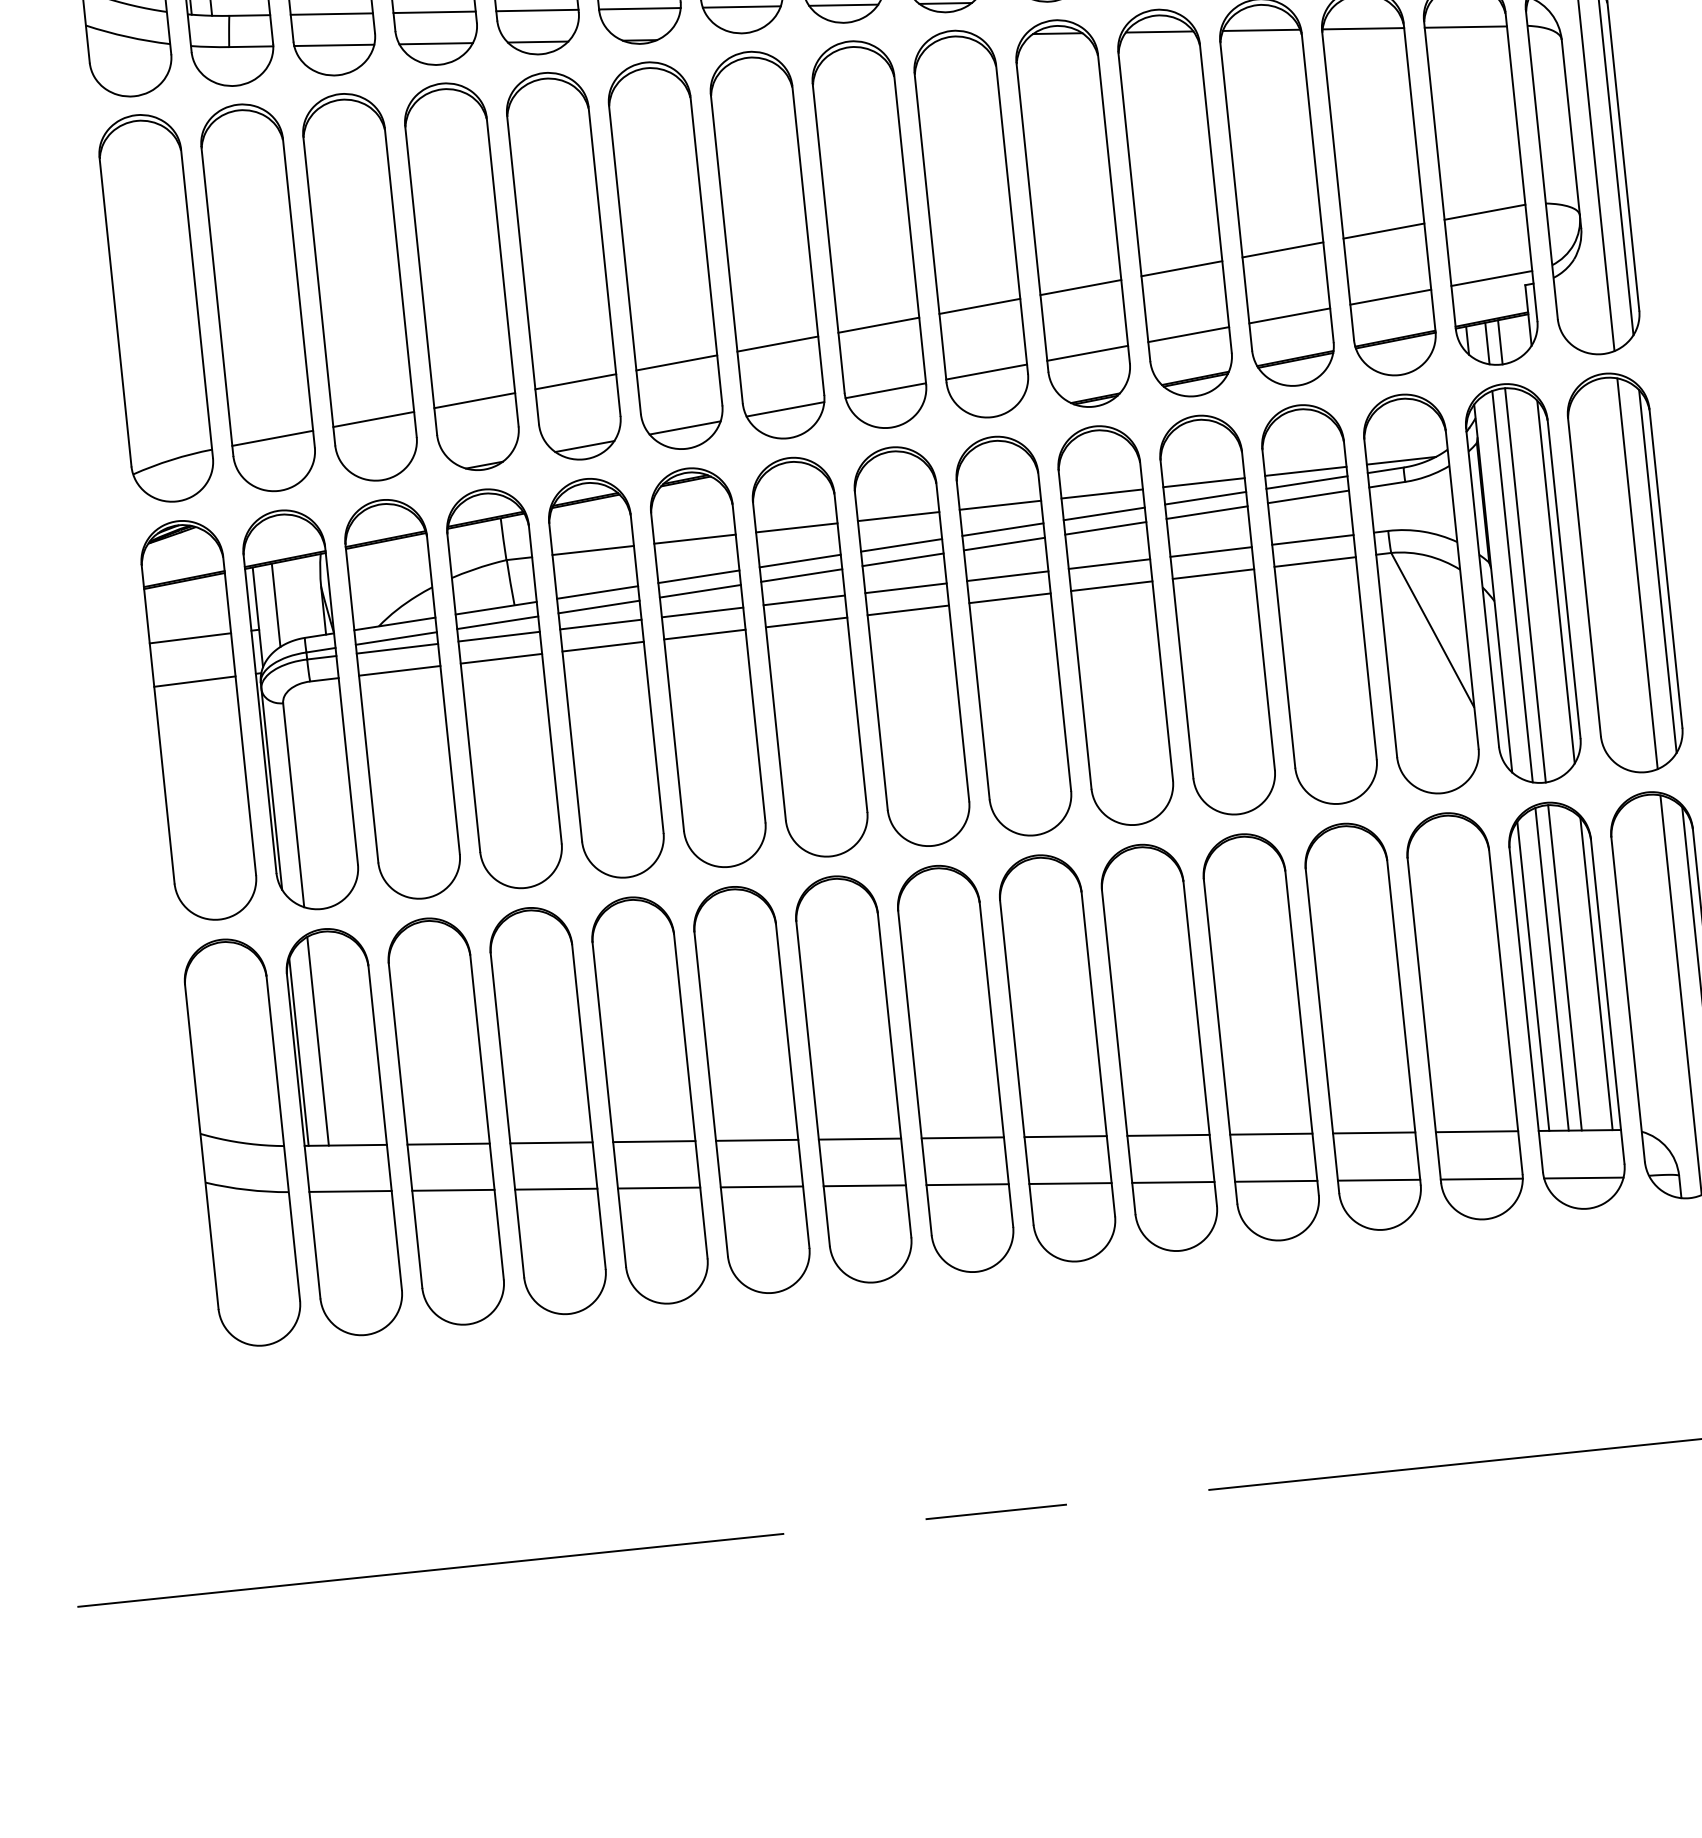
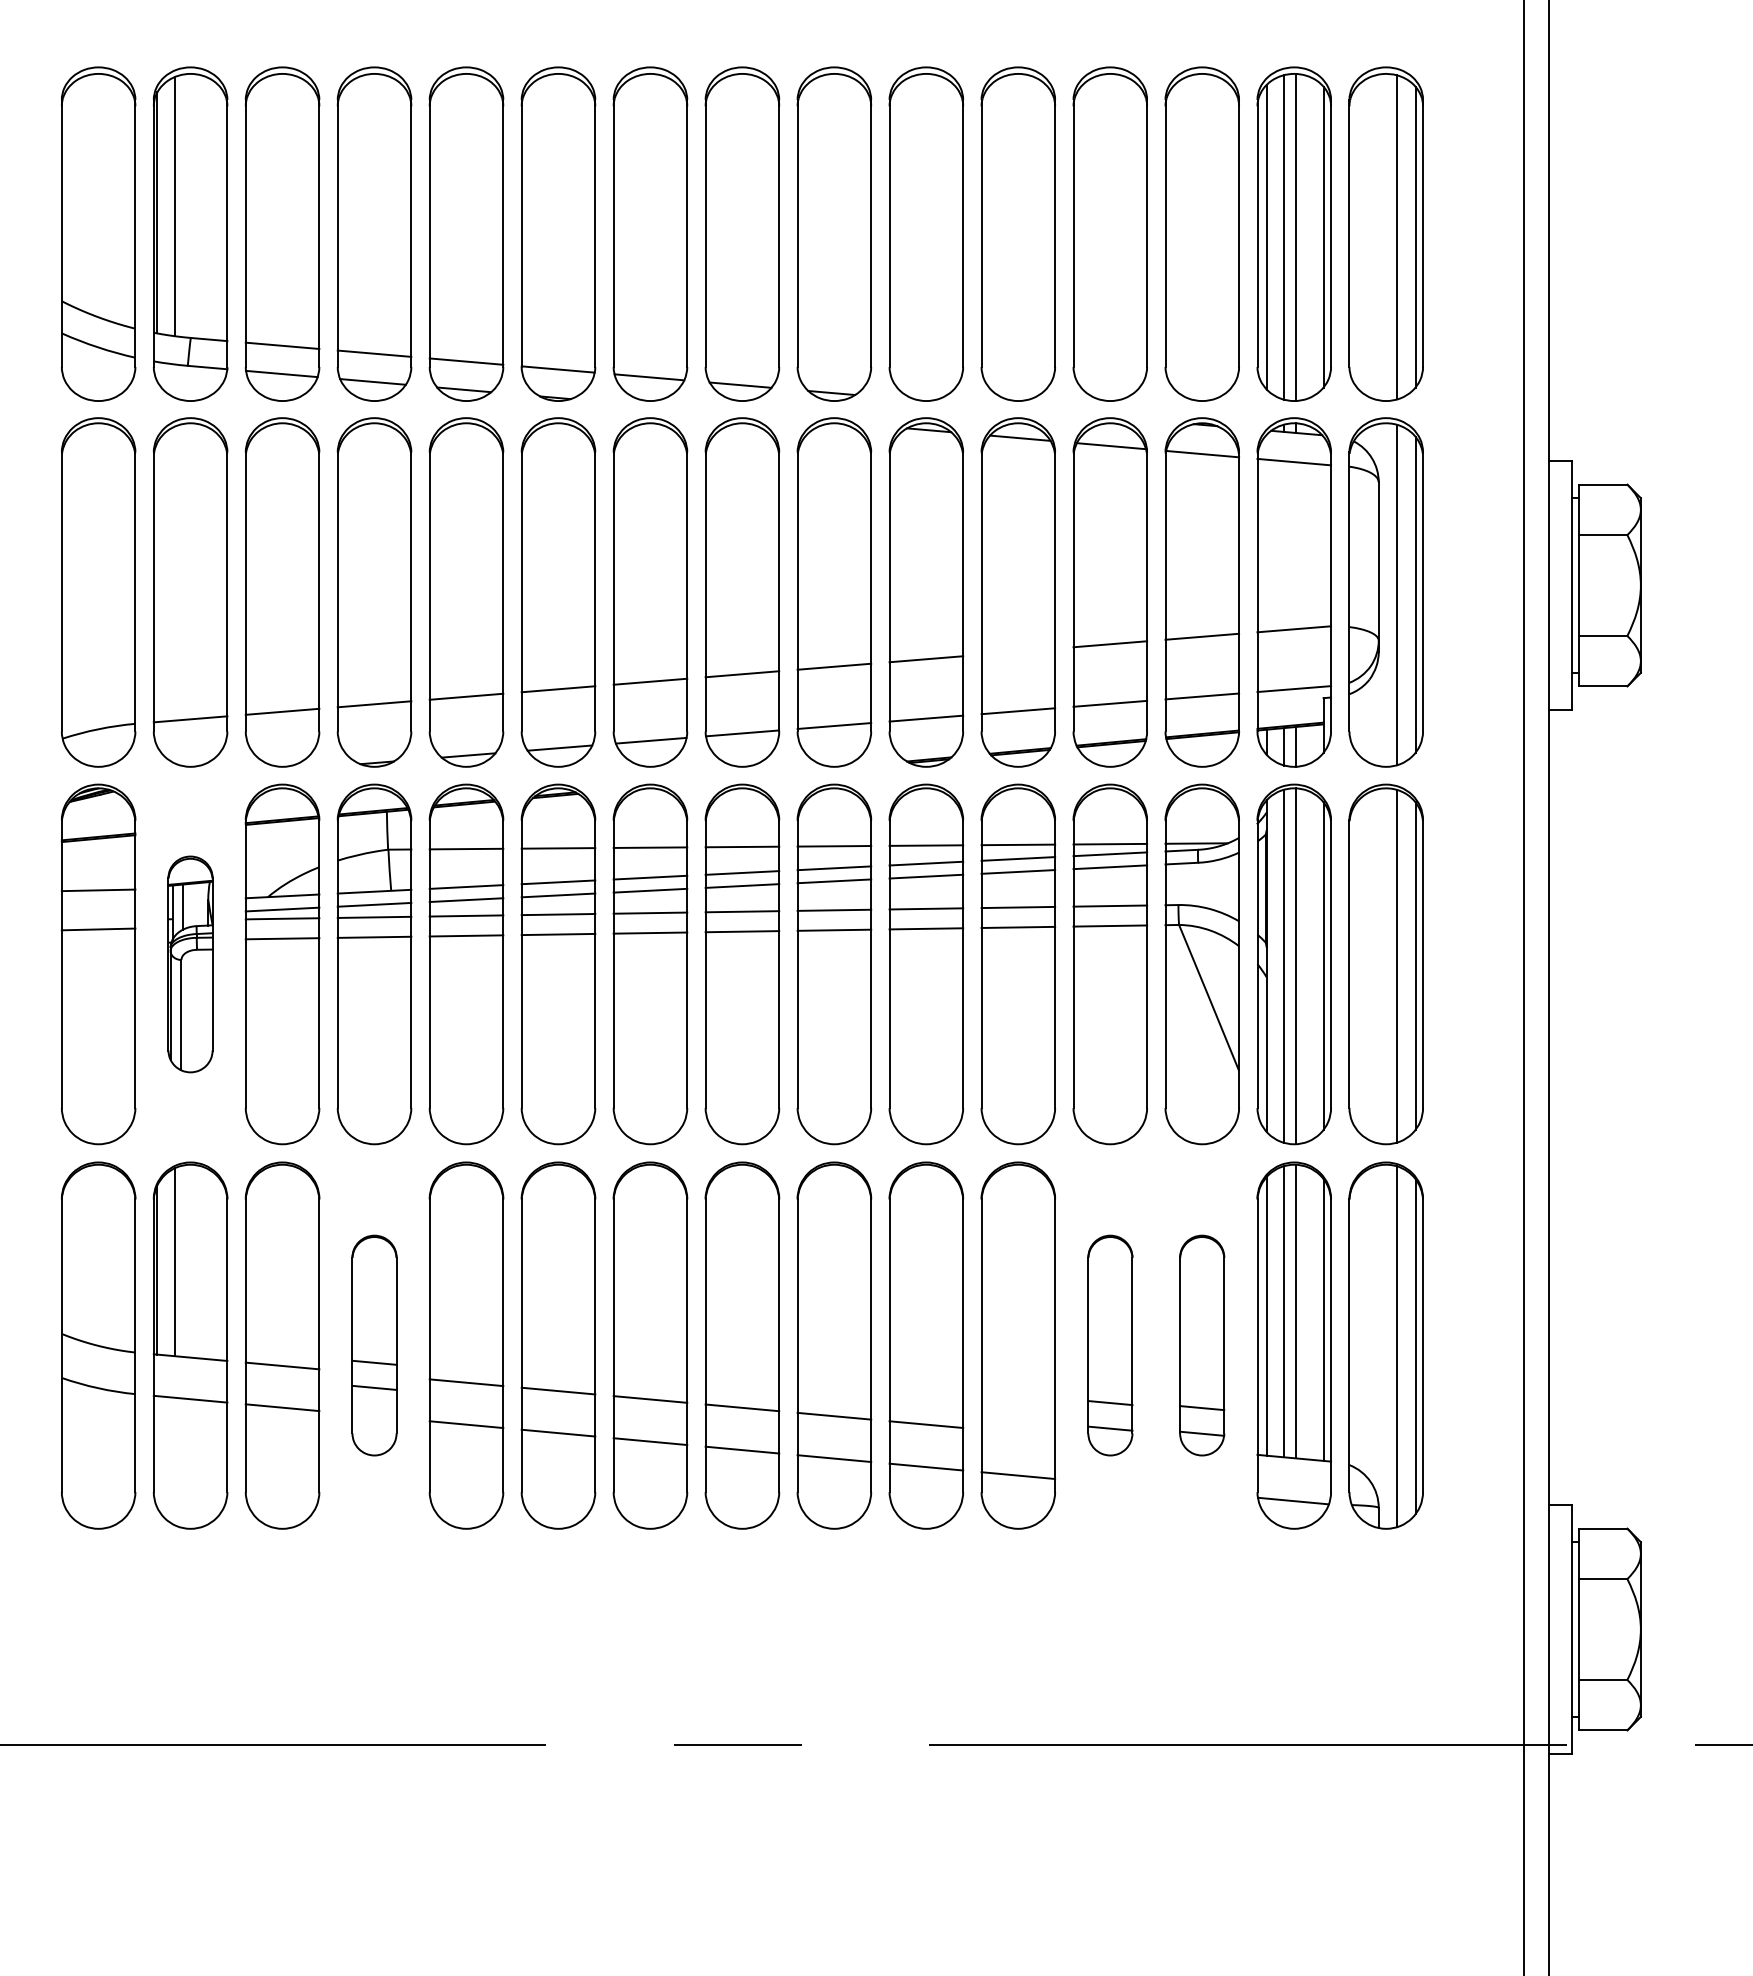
line: (1182, 268) -> (1018, 651), removed
part: (300, 709) -> (190, 964), size x0.6
part: (1464, 1016) -> (1201, 1345), size x0.6
part: (1363, 1026) -> (1110, 1345), size x0.6
part: (548, 1110) -> (374, 1345), size x0.6
line: (1271, 1133) -> (1018, 1432), removed

